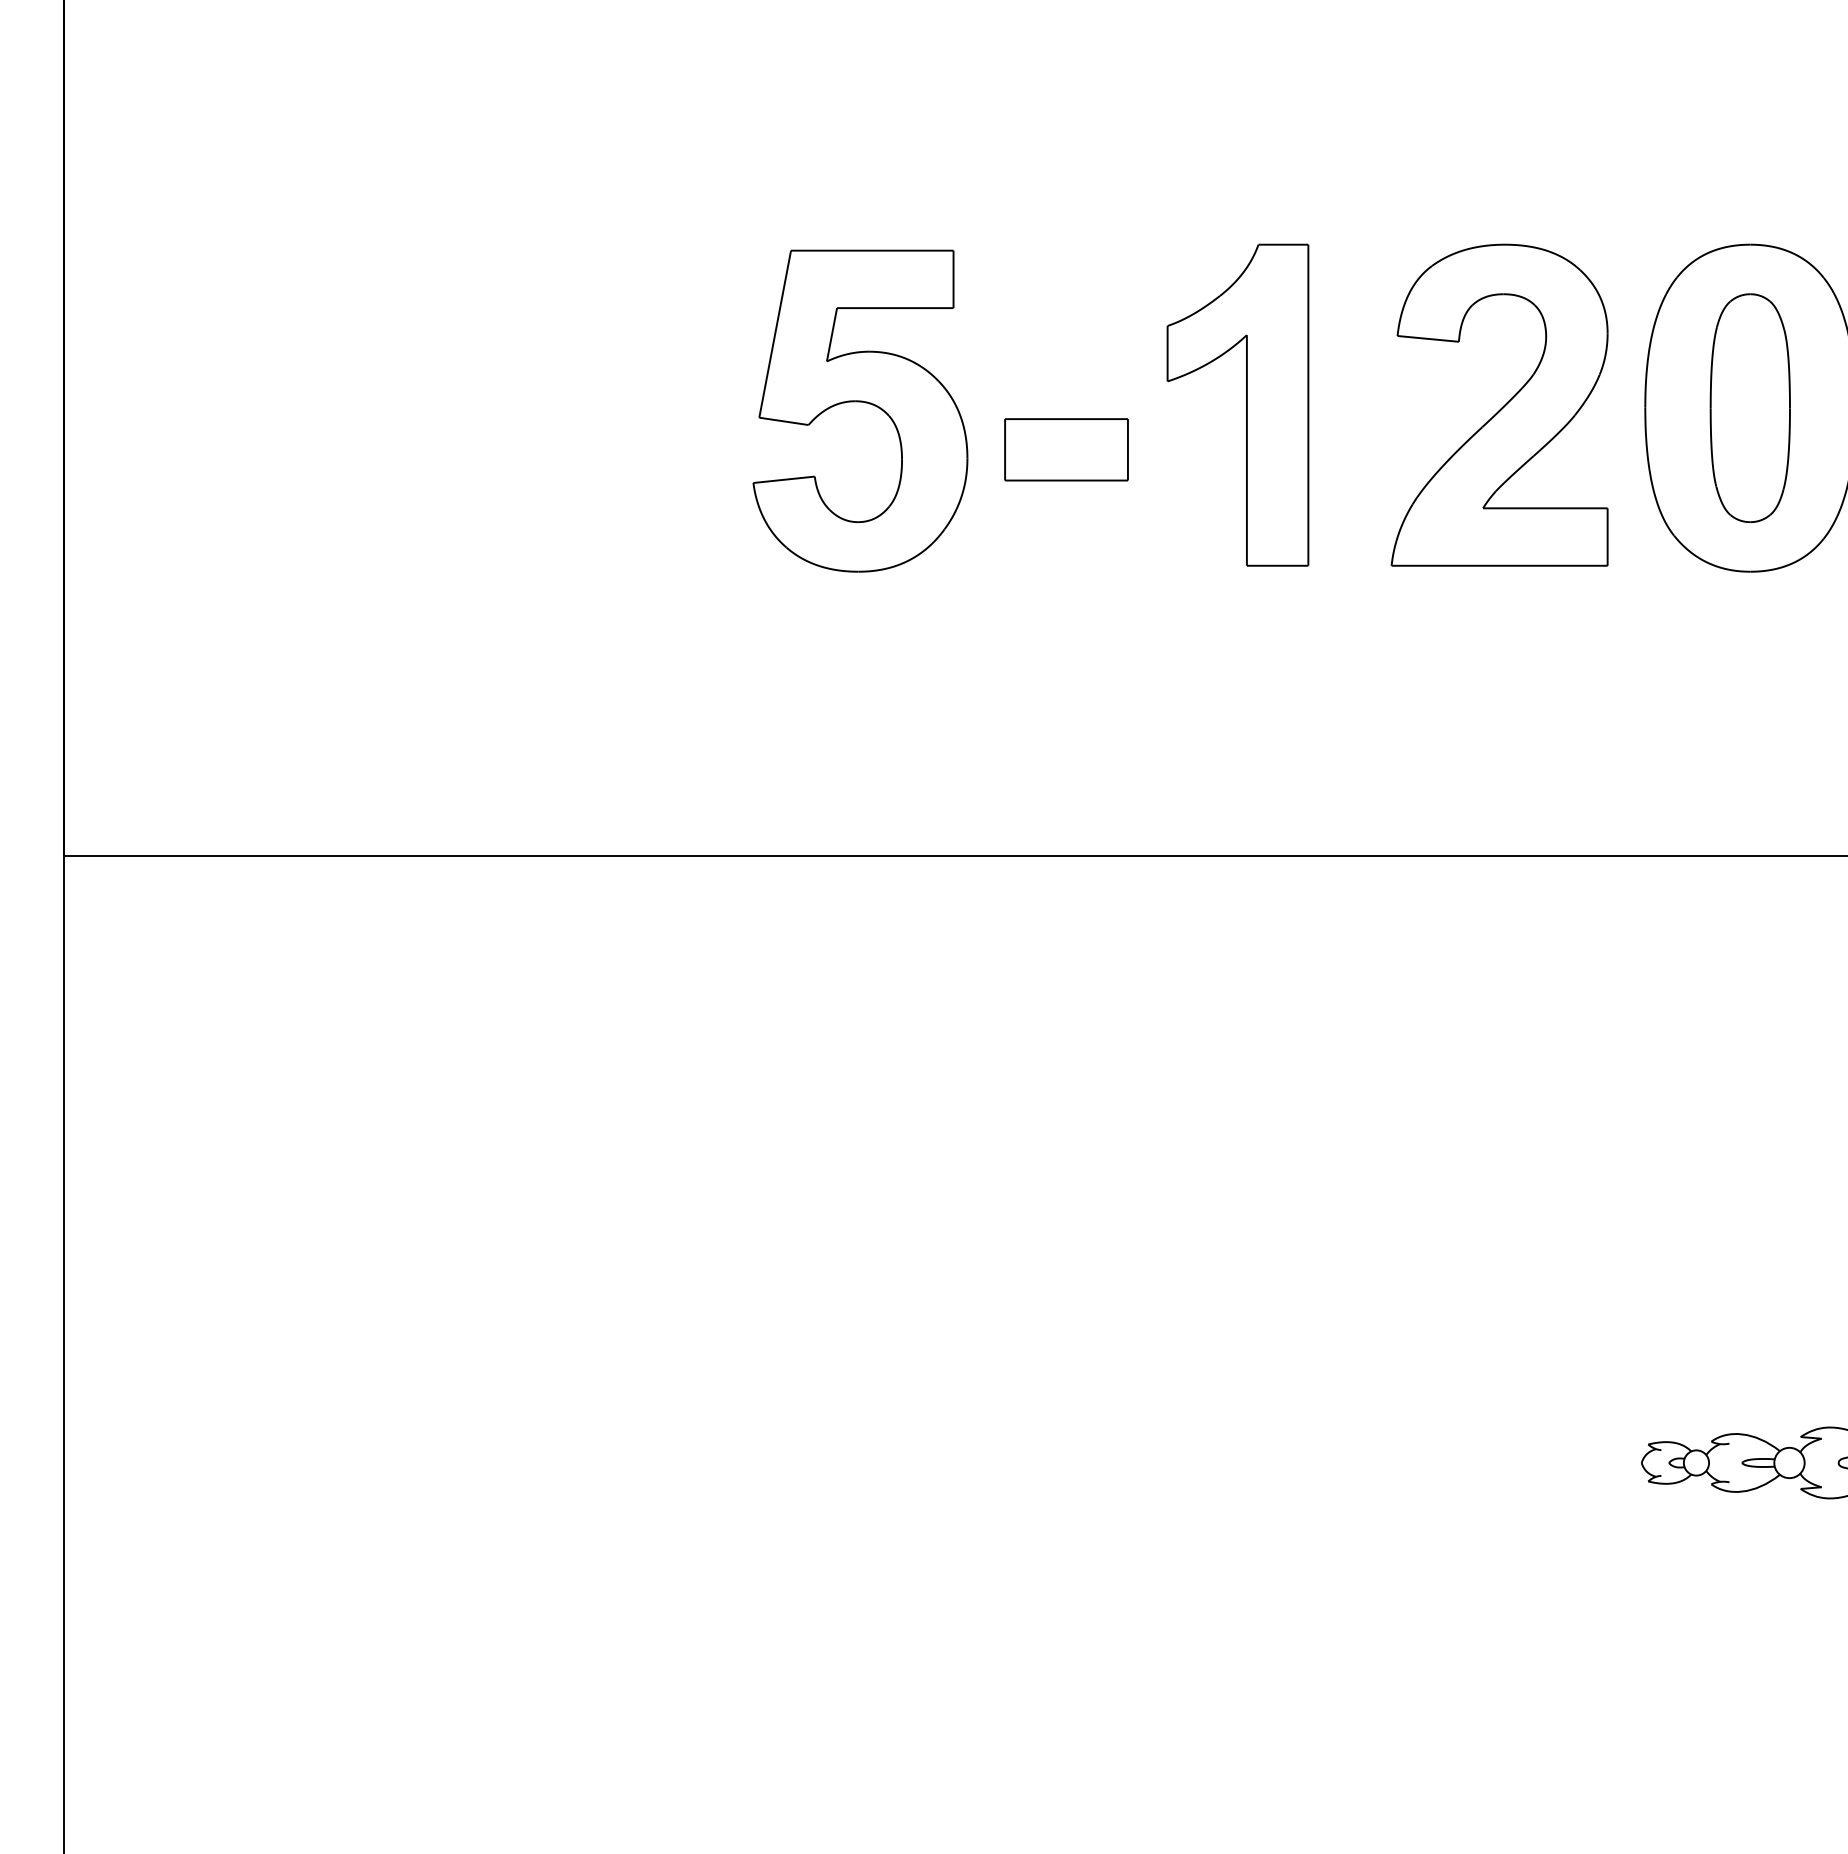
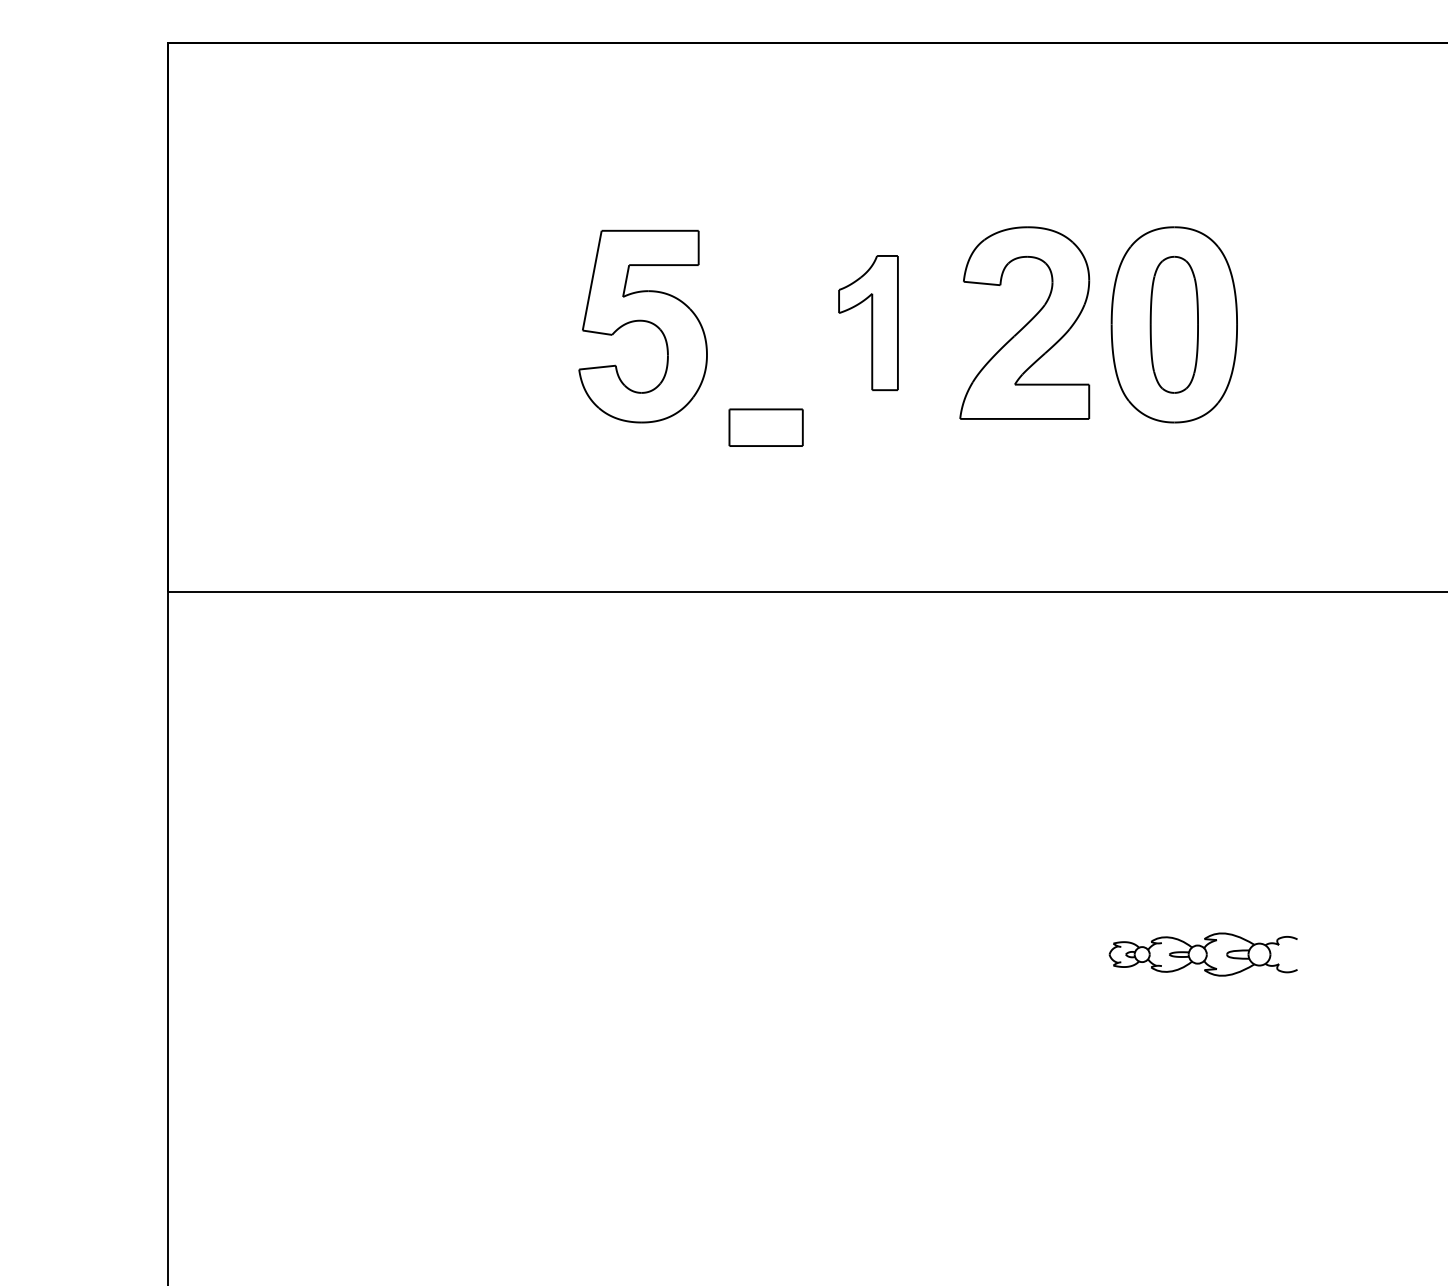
part: (1237, 404) -> (868, 322), size x0.7
part: (1065, 449) -> (765, 427), moved

